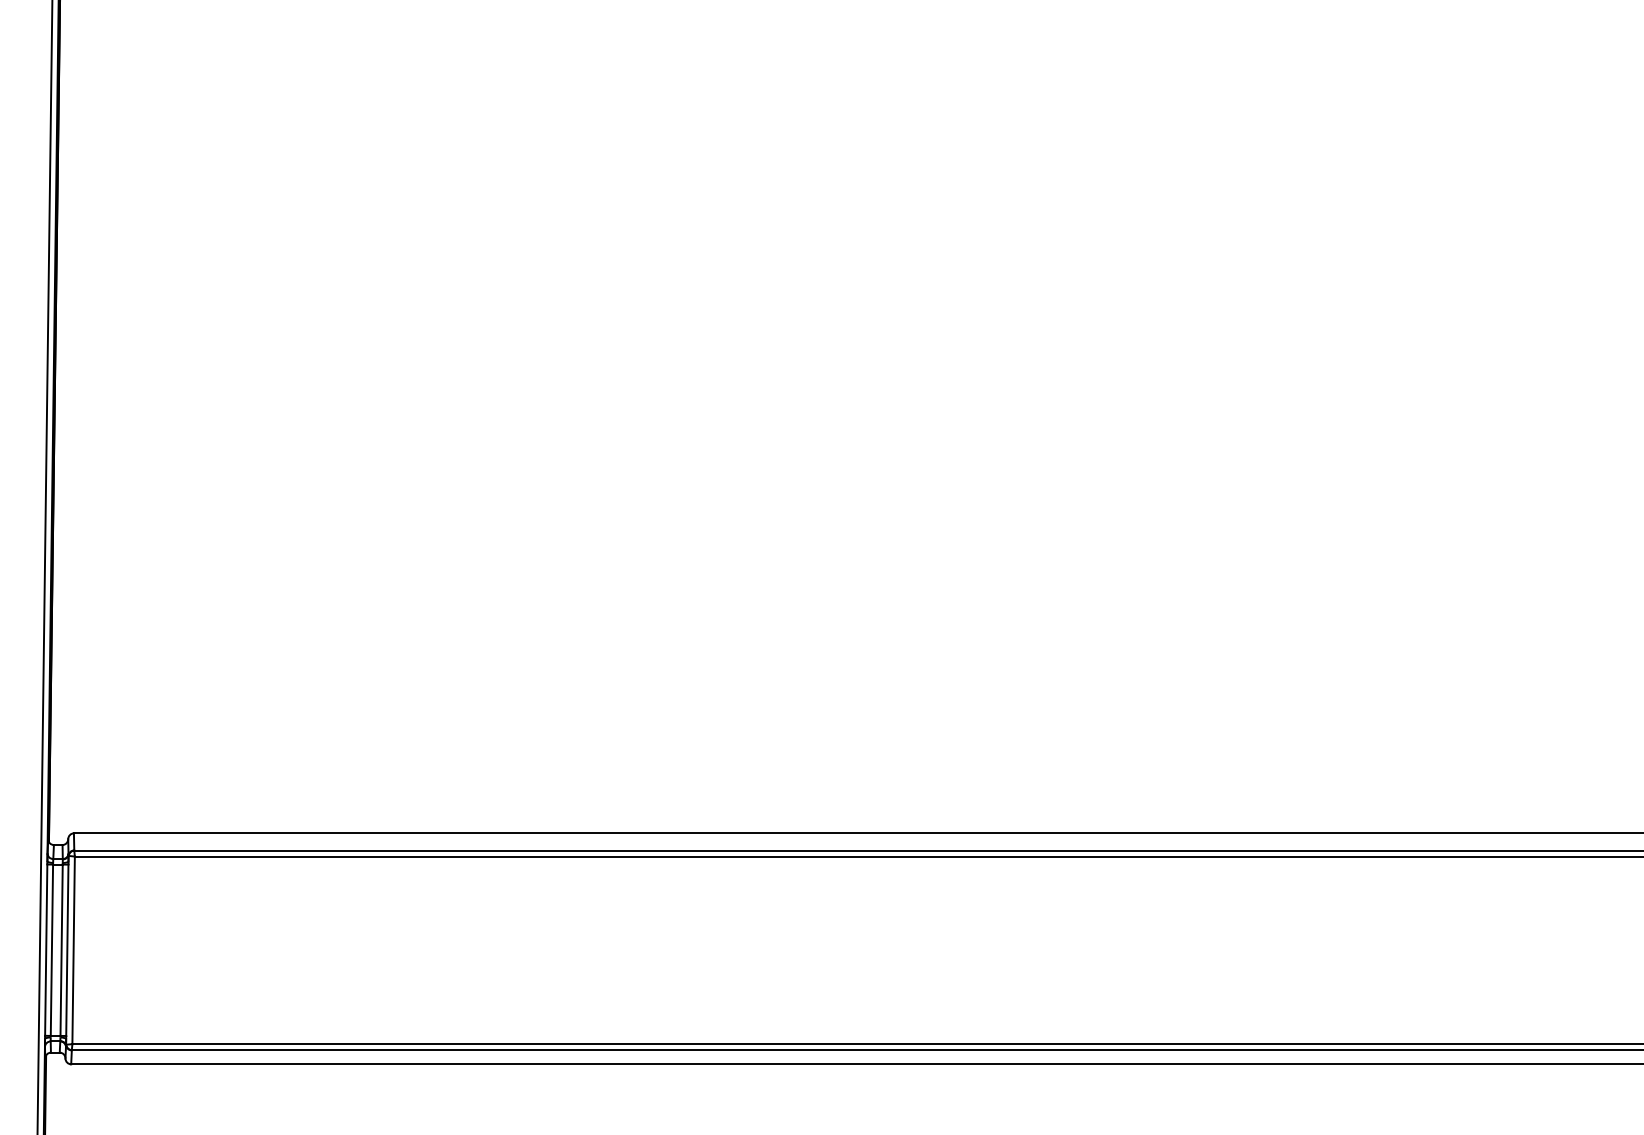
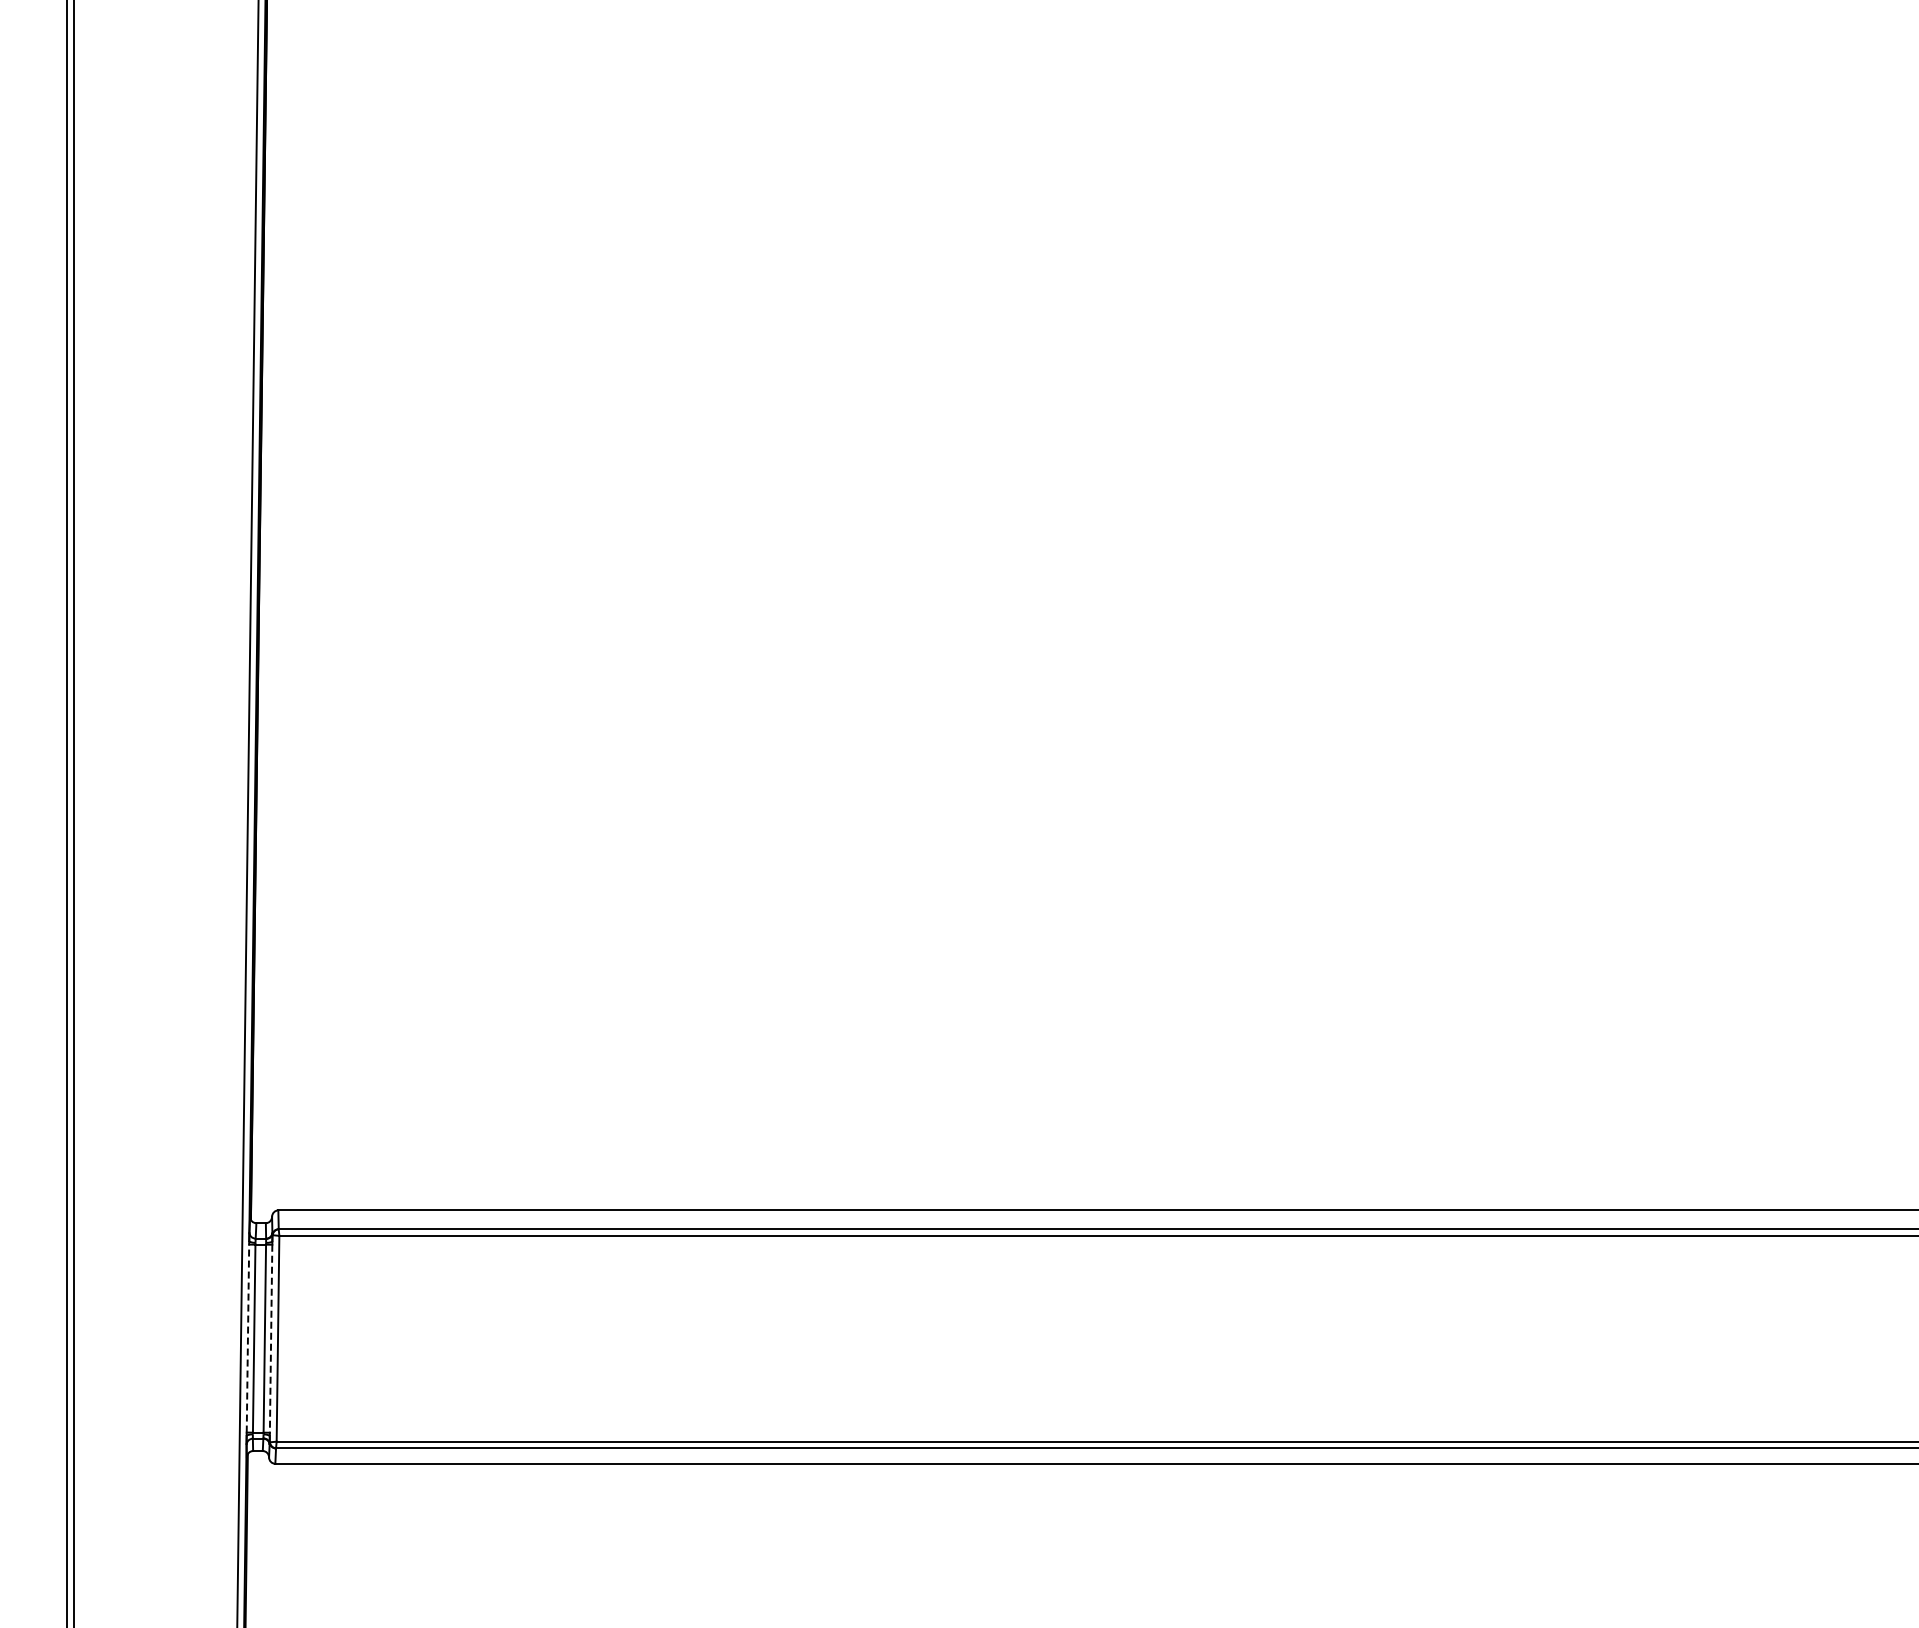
line: (45, 950) -> (247, 1338), solid -> dashed
line: (67, 951) -> (271, 1339), solid -> dashed

